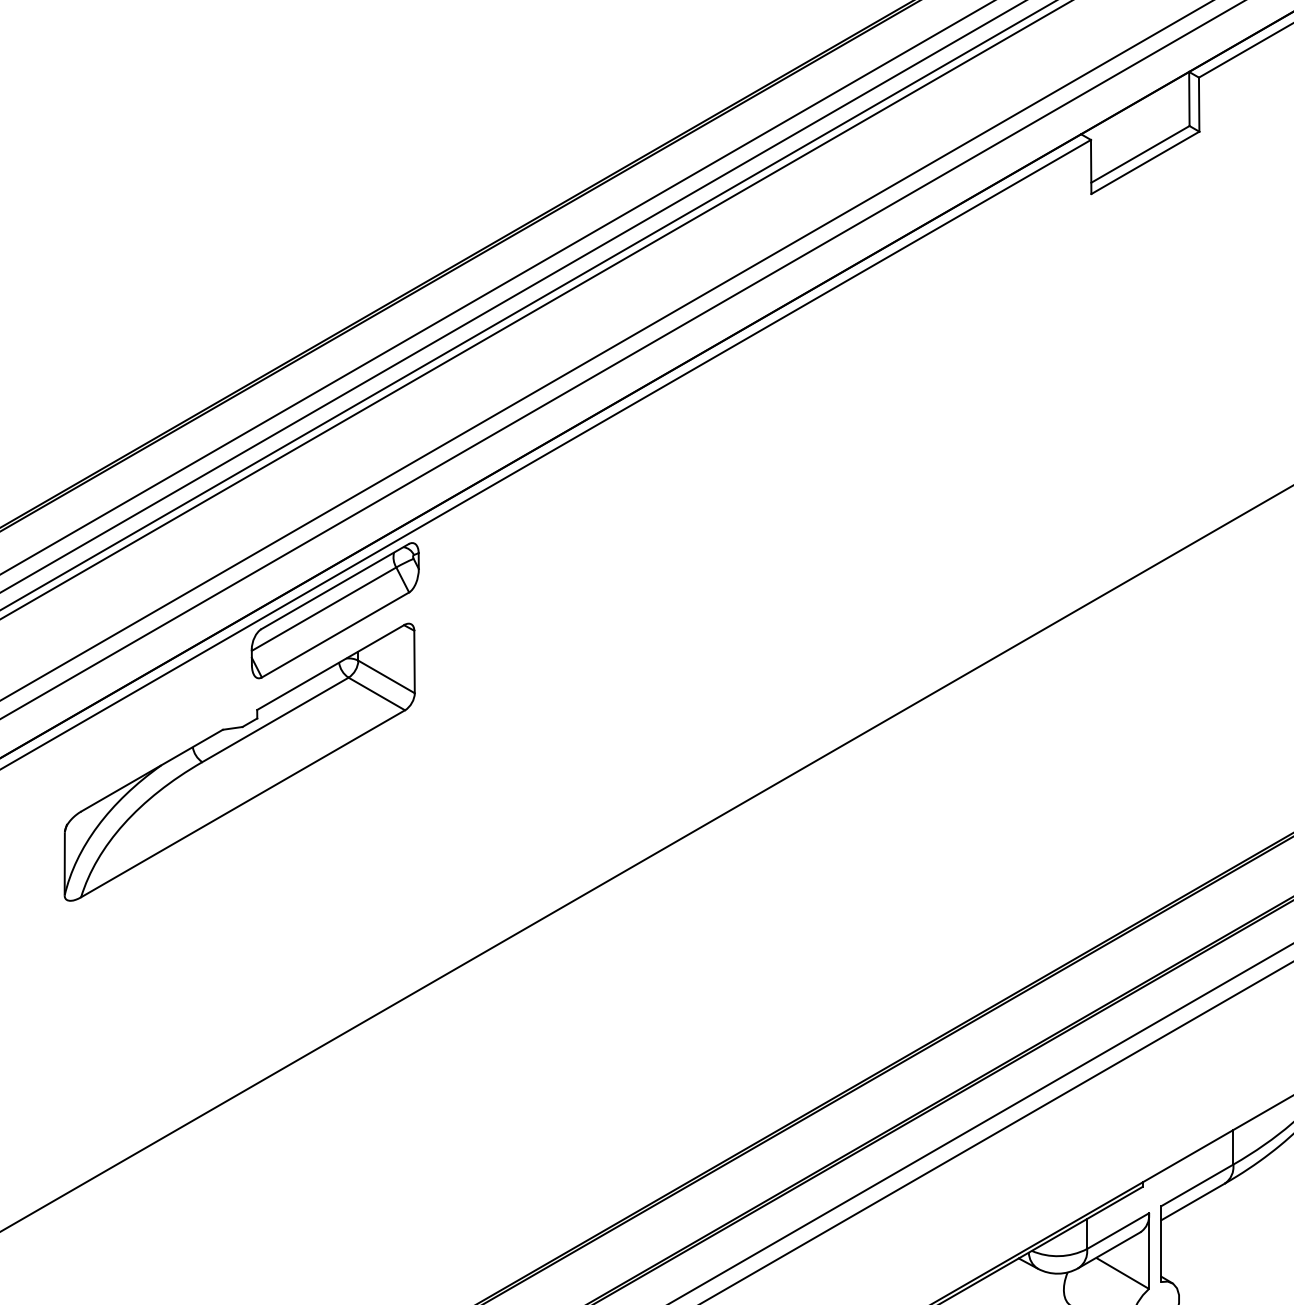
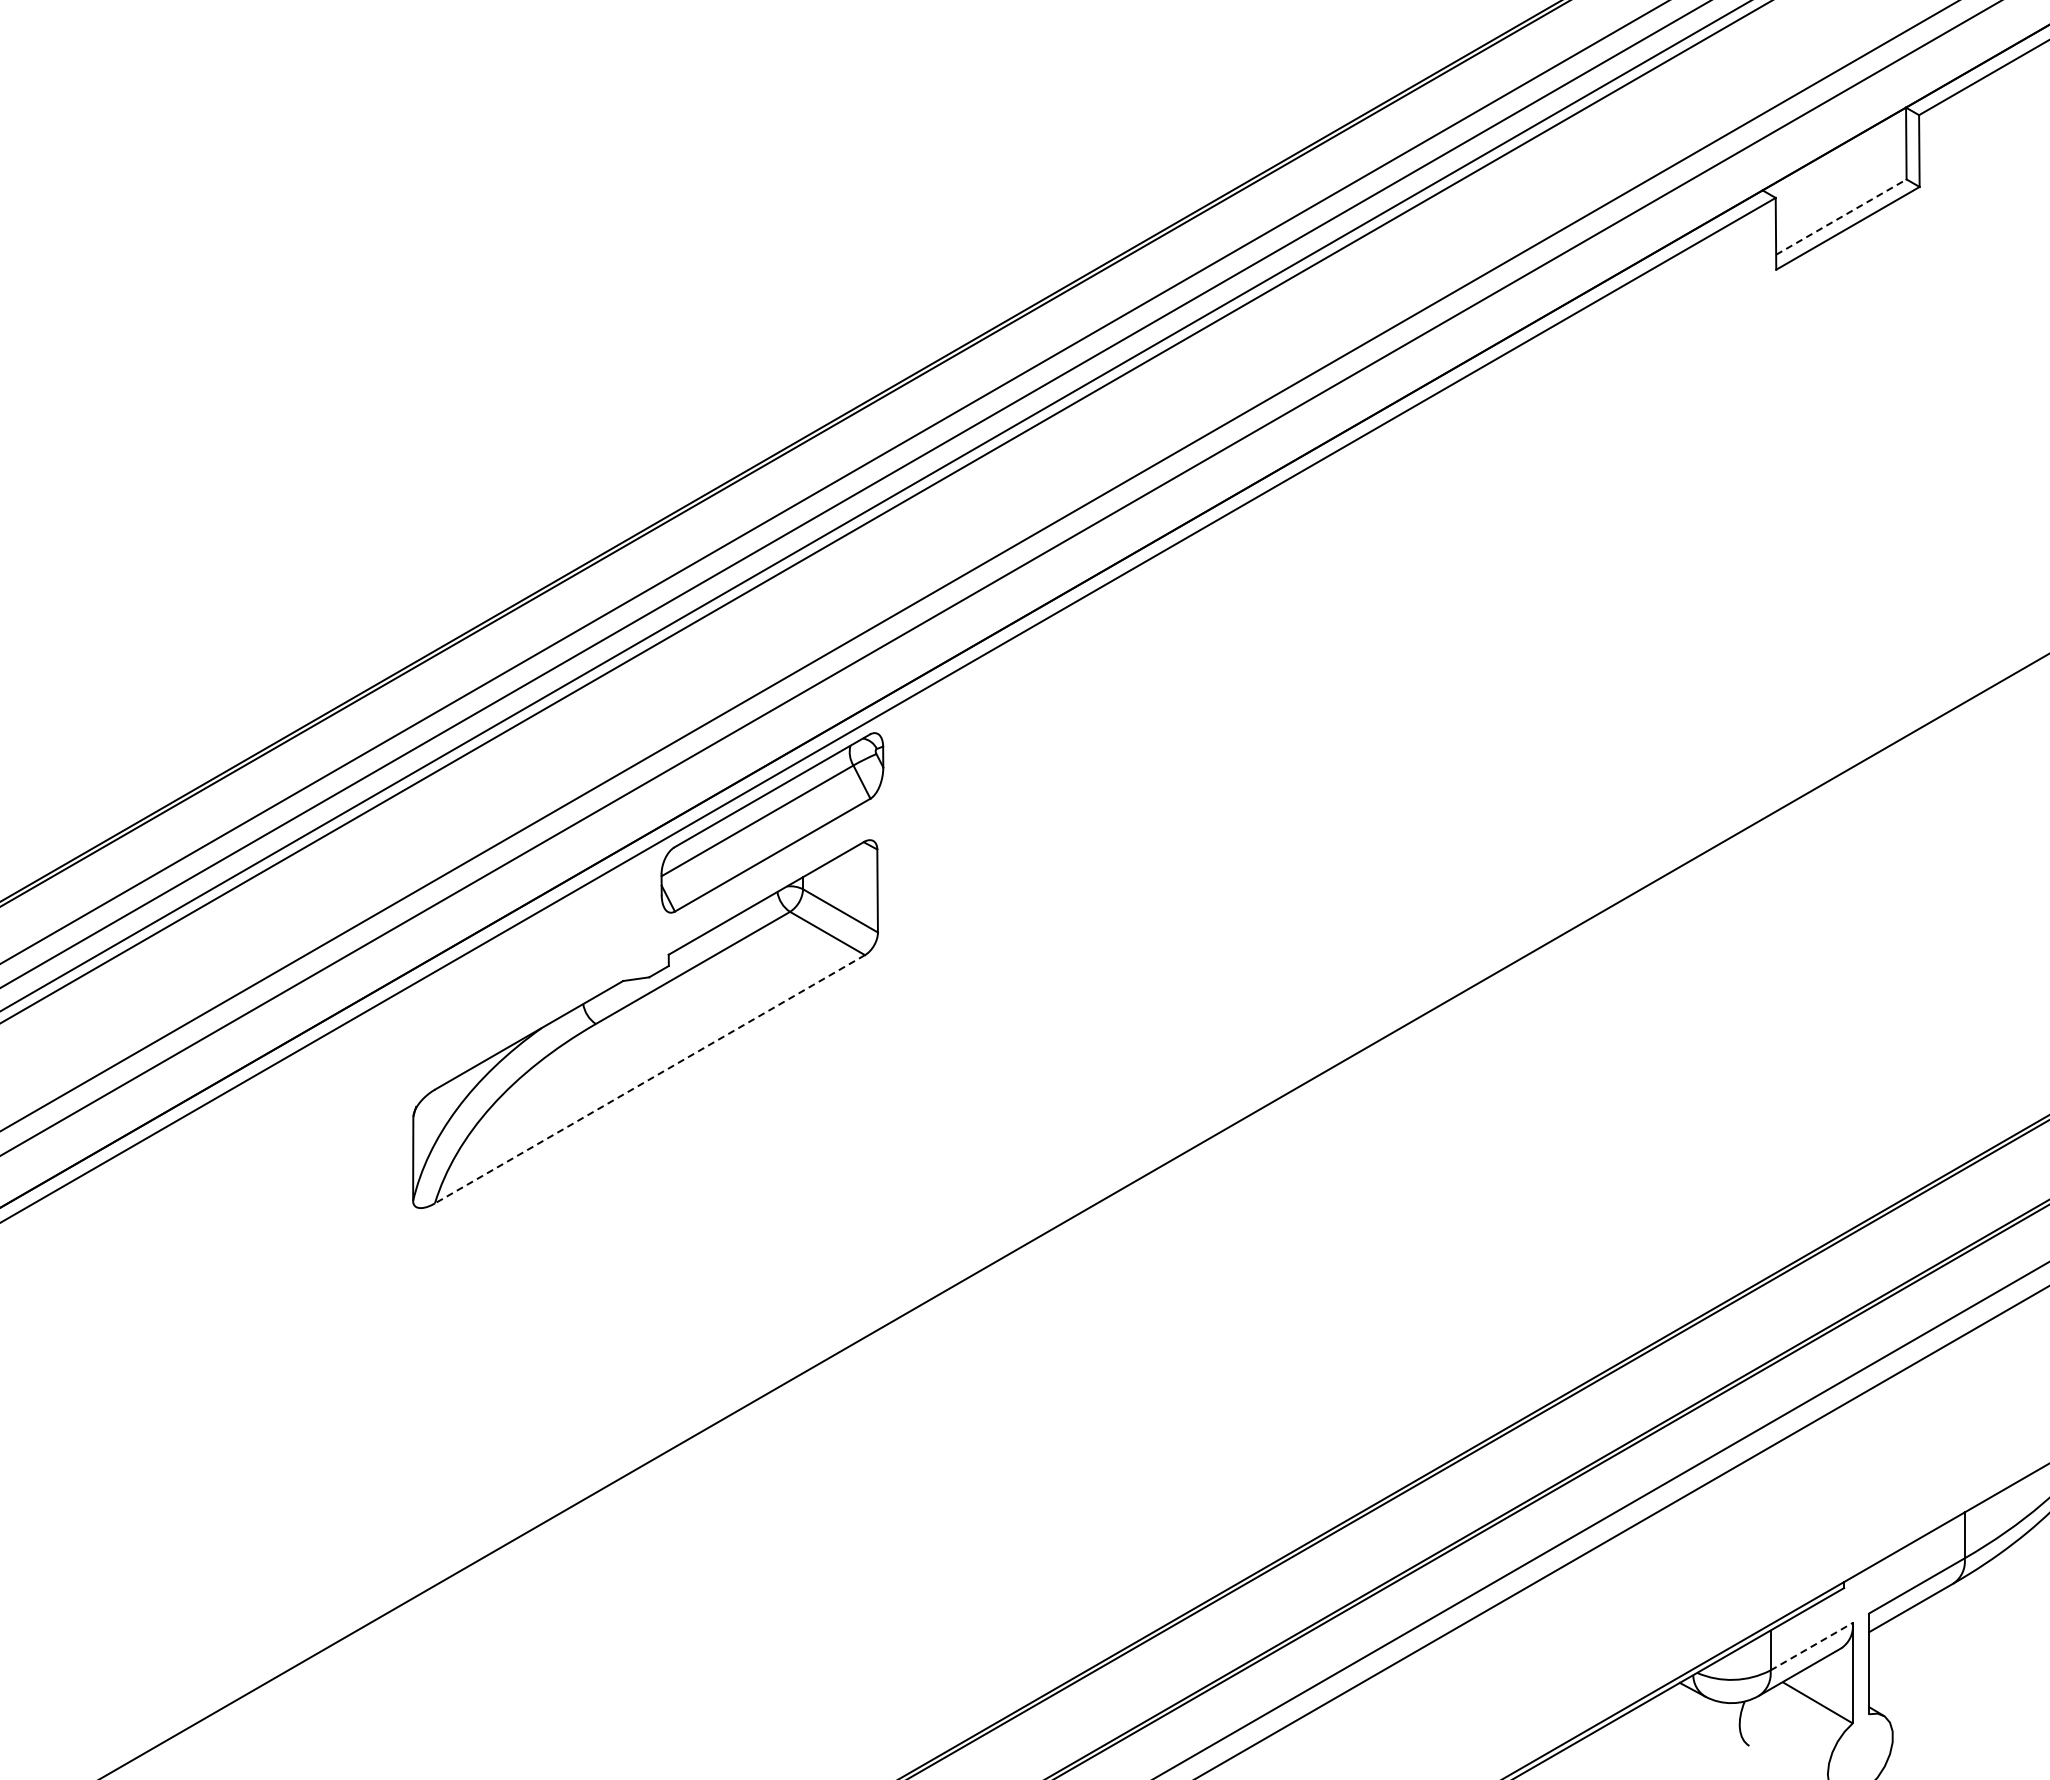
line: (1140, 153) -> (1841, 216), solid -> dashed
line: (242, 803) -> (649, 1079), solid -> dashed
line: (1118, 1231) -> (1812, 1646), solid -> dashed

